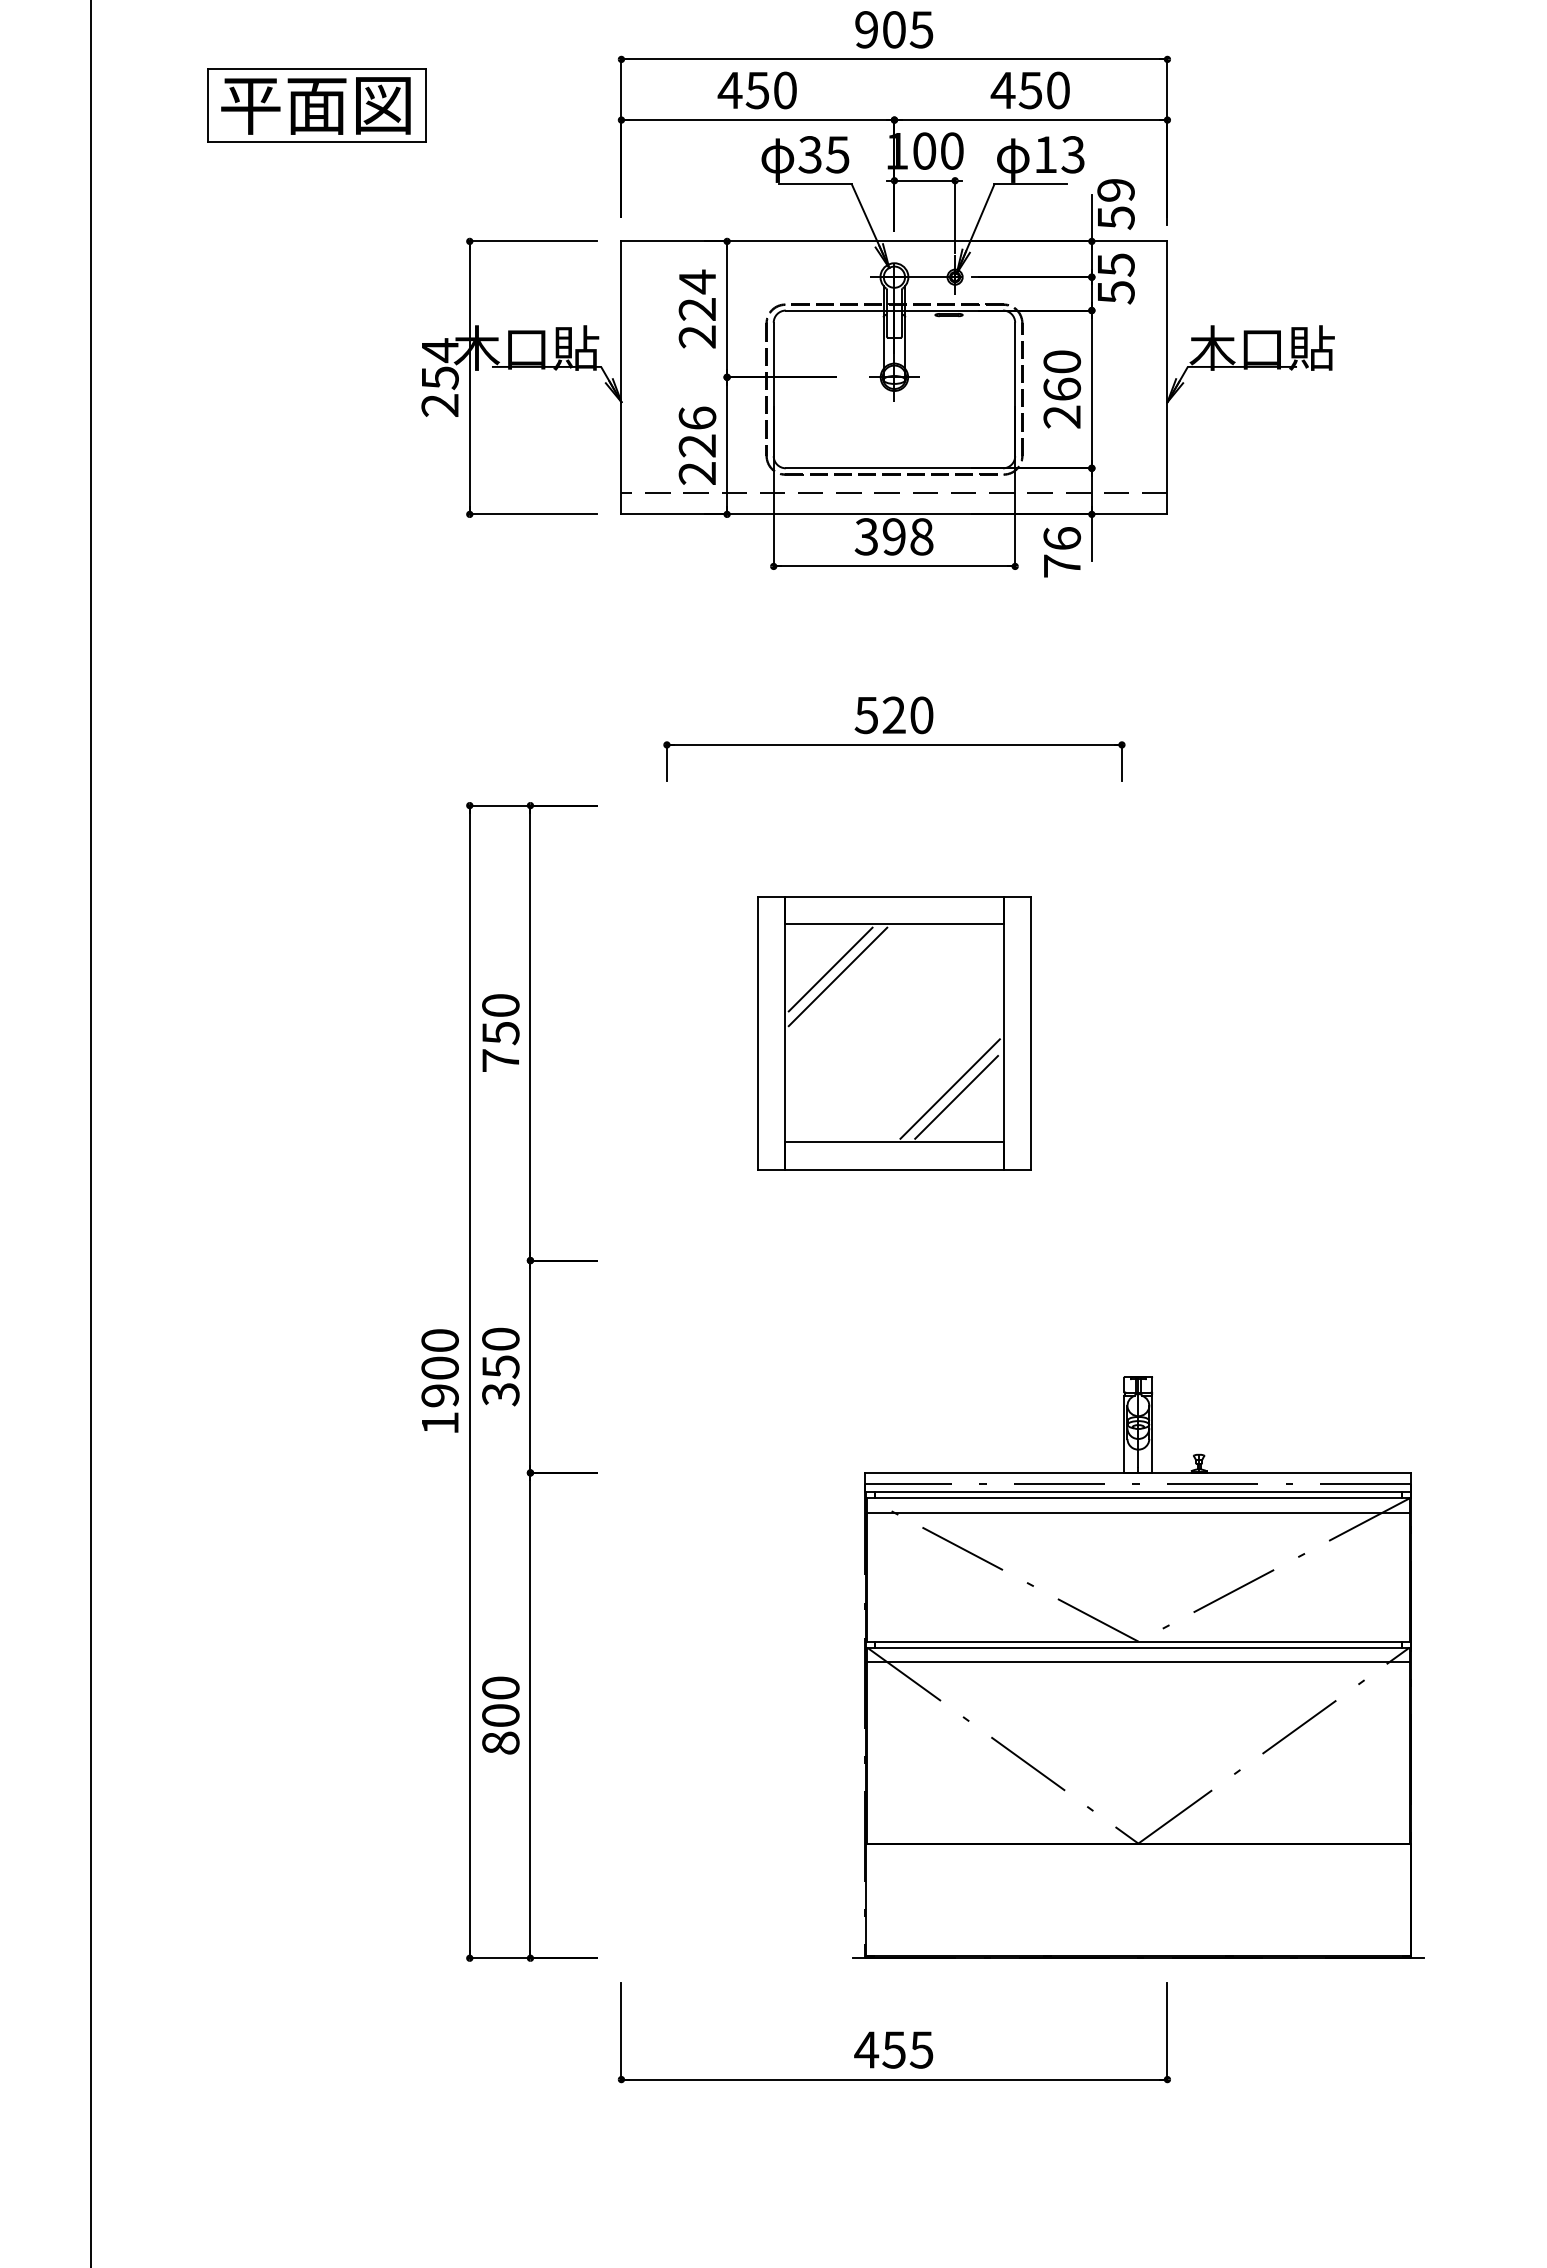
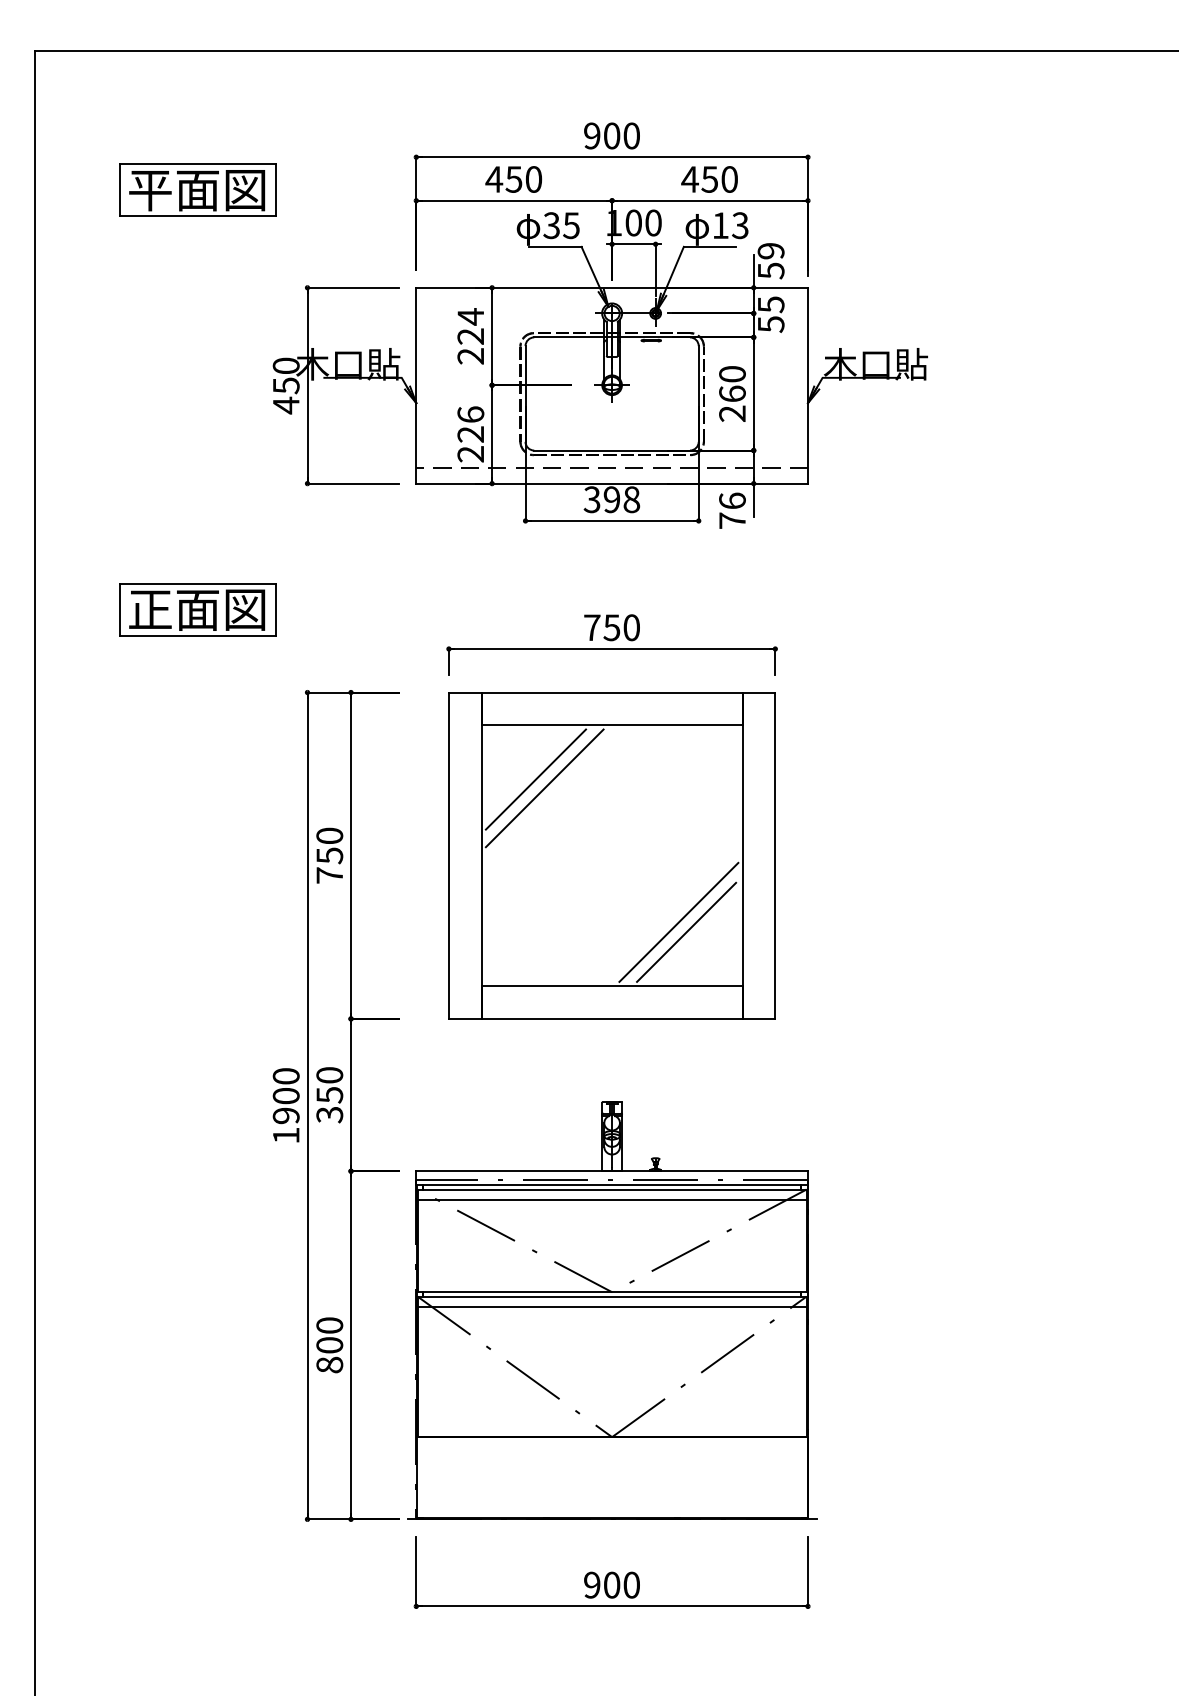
text: (921, 29) -> (631, 135), 905 -> 900
text: (439, 377) -> (285, 385), 254 -> 450
part: (316, 689) -> (197, 609), added
text: (879, 714) -> (601, 627), 520 -> 750
part: (893, 1032) -> (611, 855), size x1.67
part: (1138, 1667) -> (612, 1310), moved
text: (893, 2049) -> (611, 1584), 455 -> 900

